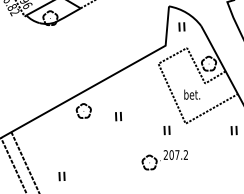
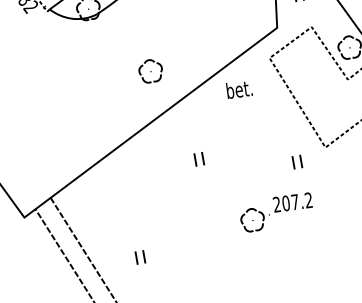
text: (192, 94) -> (239, 89), moved
part: (83, 110) -> (150, 70), moved
part: (118, 116) -> (199, 159), moved
part: (164, 160) -> (275, 213), moved

